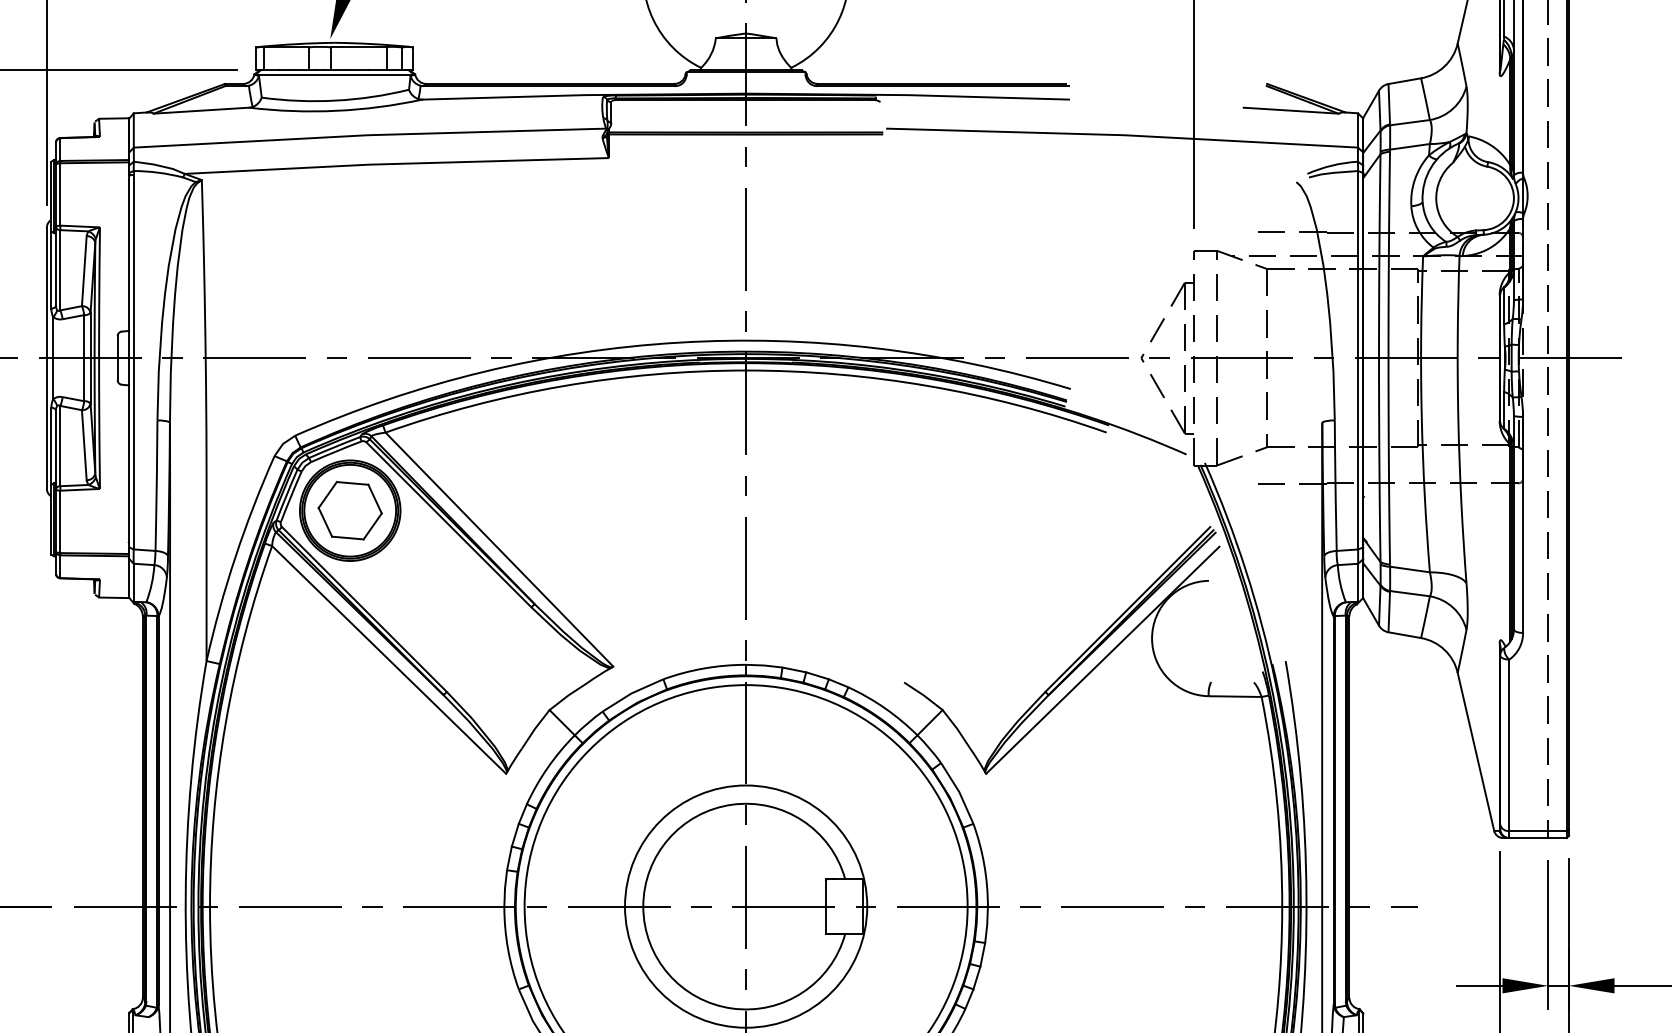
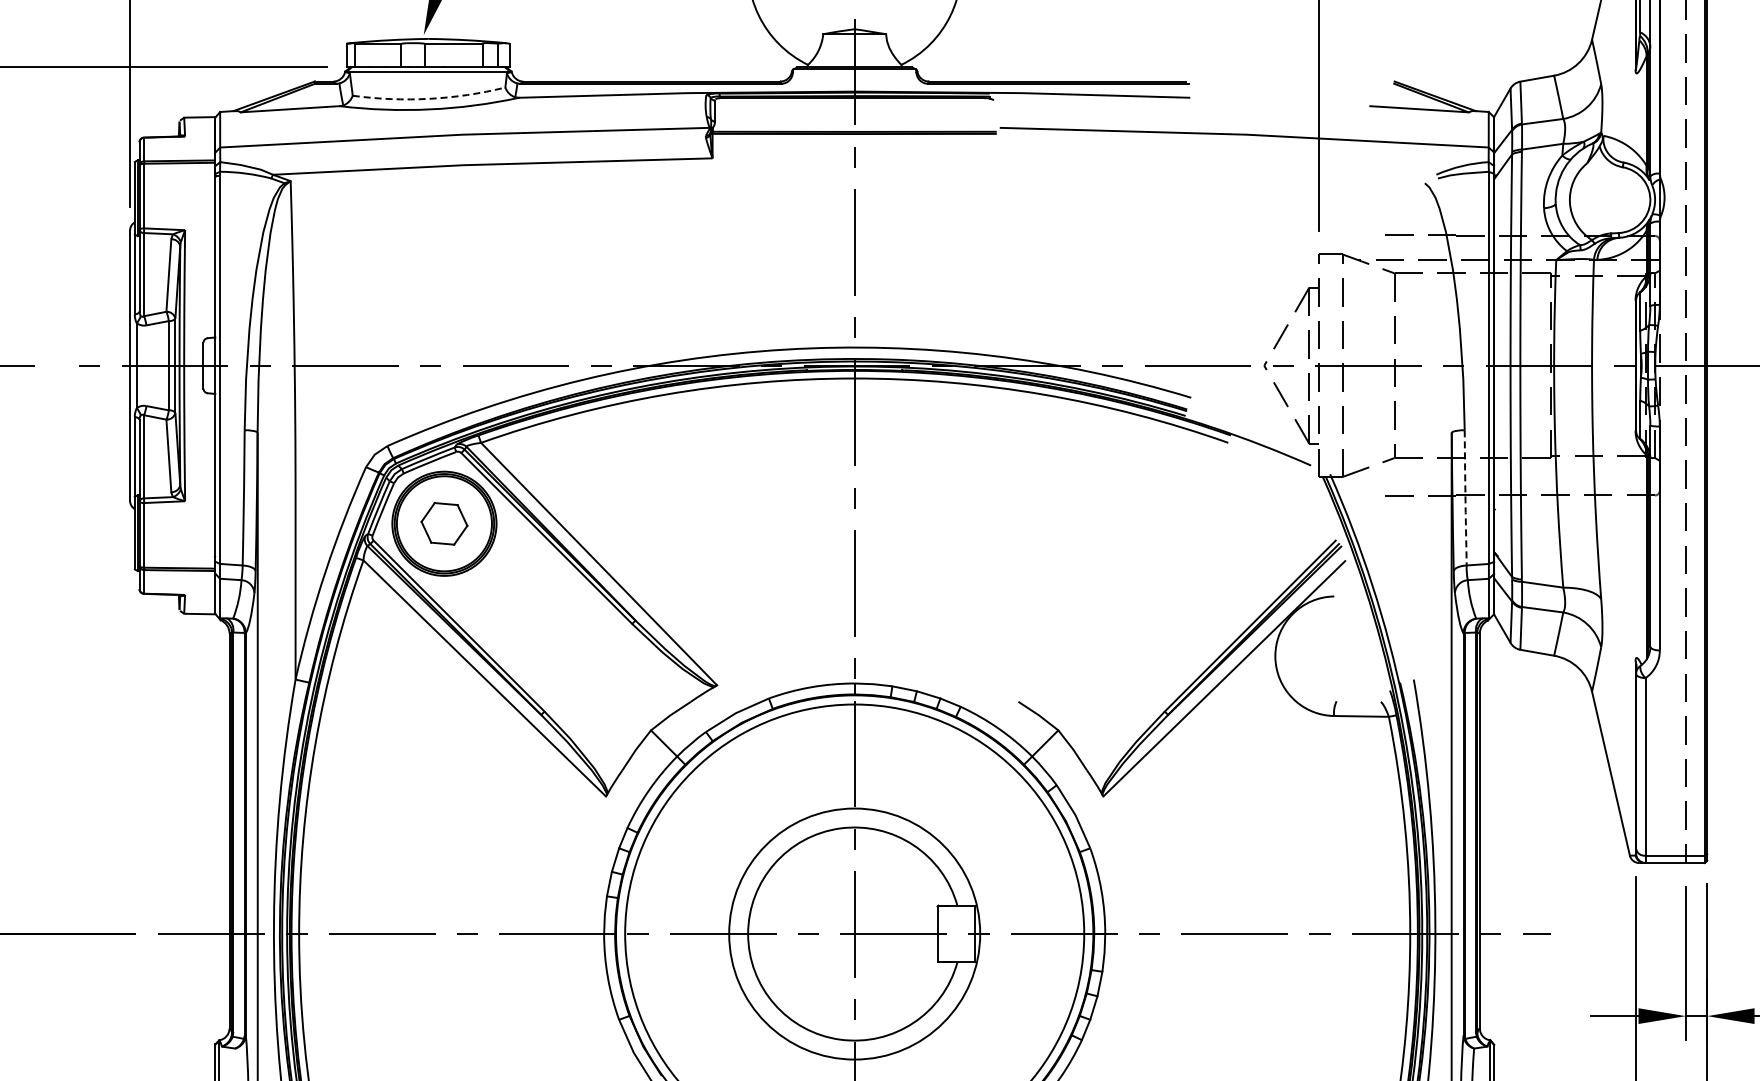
arc: (335, 100) -> (429, 98), solid -> dashed
line: (1335, 485) -> (1465, 497), solid -> dashed
part: (350, 510) -> (444, 523), size x0.7

